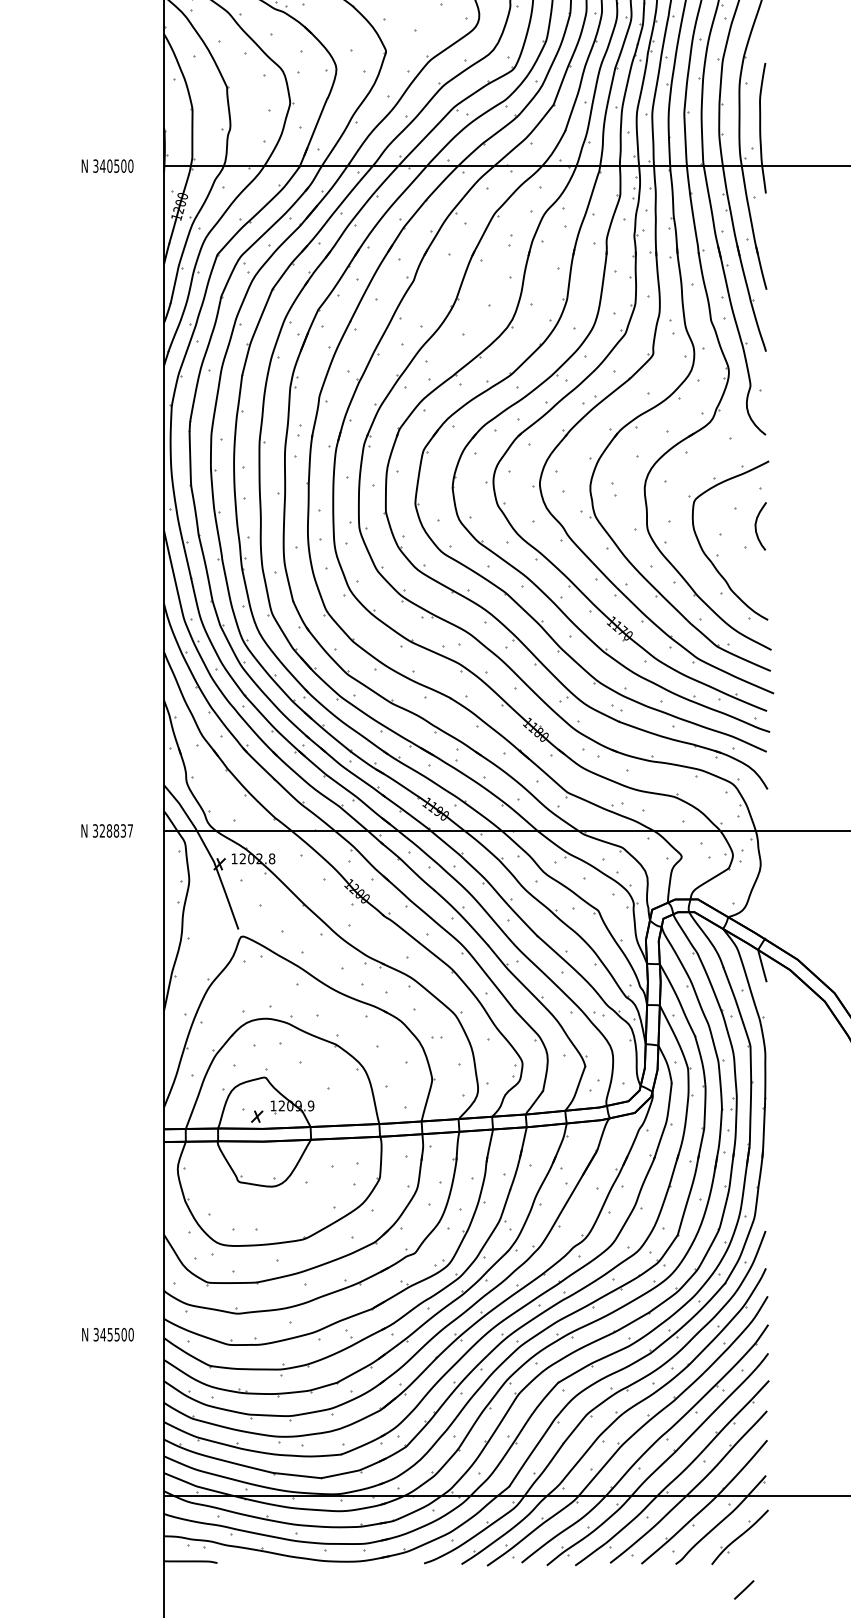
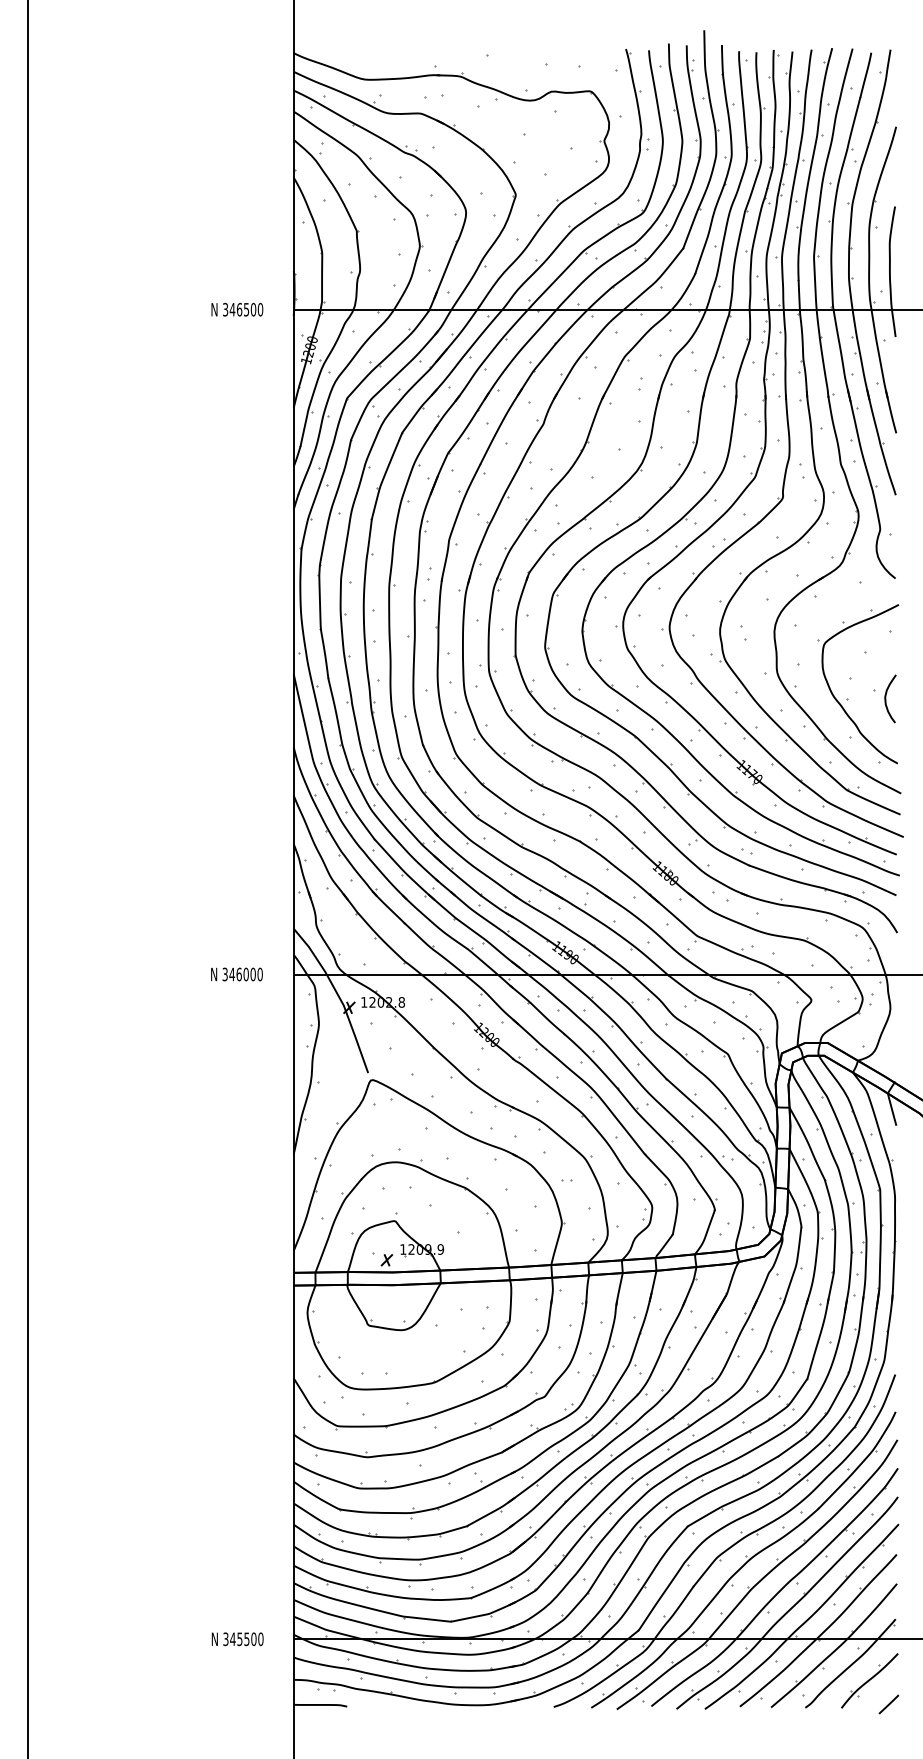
text: (109, 165) -> (239, 309), 340500 -> 346500
curve: (756, 525) -> (886, 698), moved
text: (115, 830) -> (245, 974), 328837 -> 346000
text: (107, 1334) -> (237, 1639), moved
line: (743, 1589) -> (888, 1704), moved

